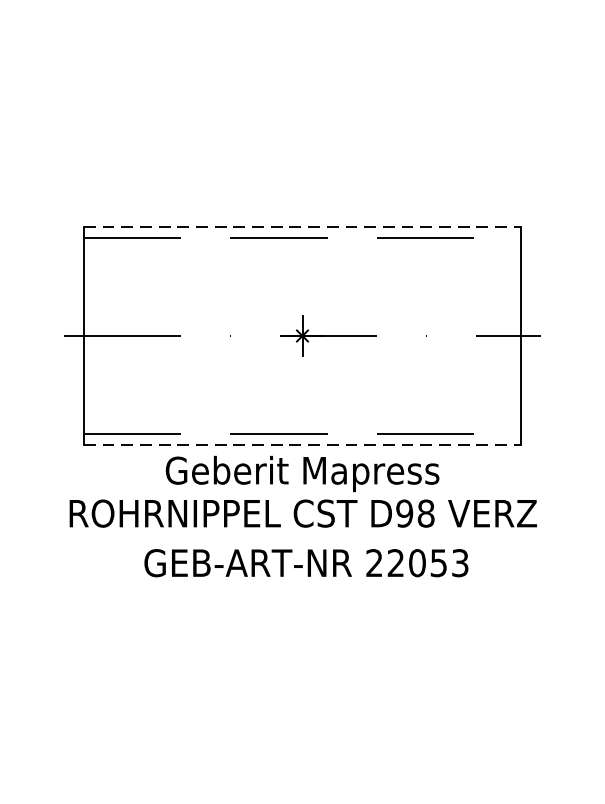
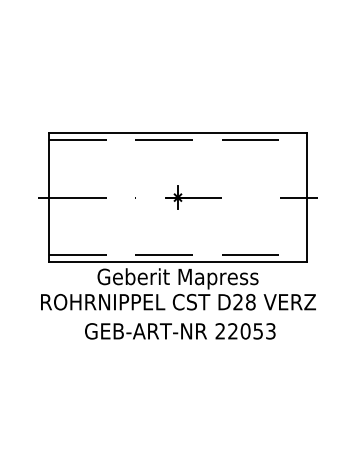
line: (303, 227) -> (178, 133), dashed -> solid
line: (303, 444) -> (178, 261), dashed -> solid
text: (405, 514) -> (238, 302), D98 -> D28

